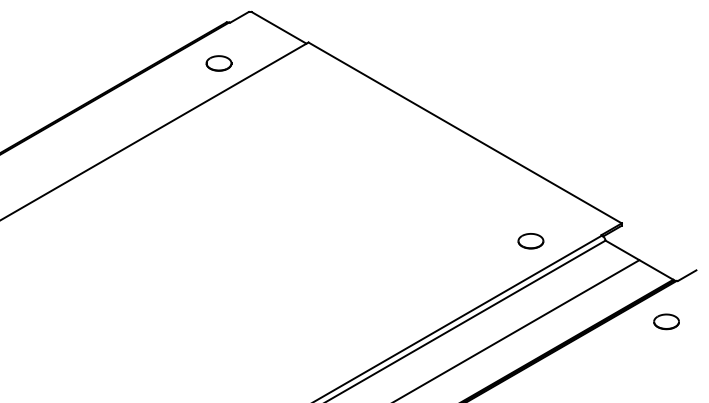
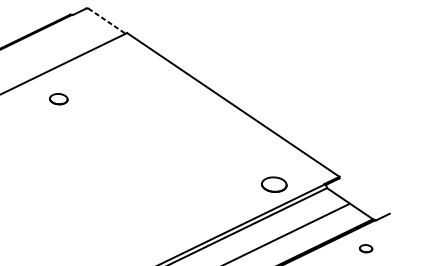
line: (279, 27) -> (107, 20), solid -> dashed
part: (218, 63) -> (58, 99), moved
part: (530, 241) -> (273, 184), size x1.4
part: (666, 321) -> (366, 248), size x0.7

